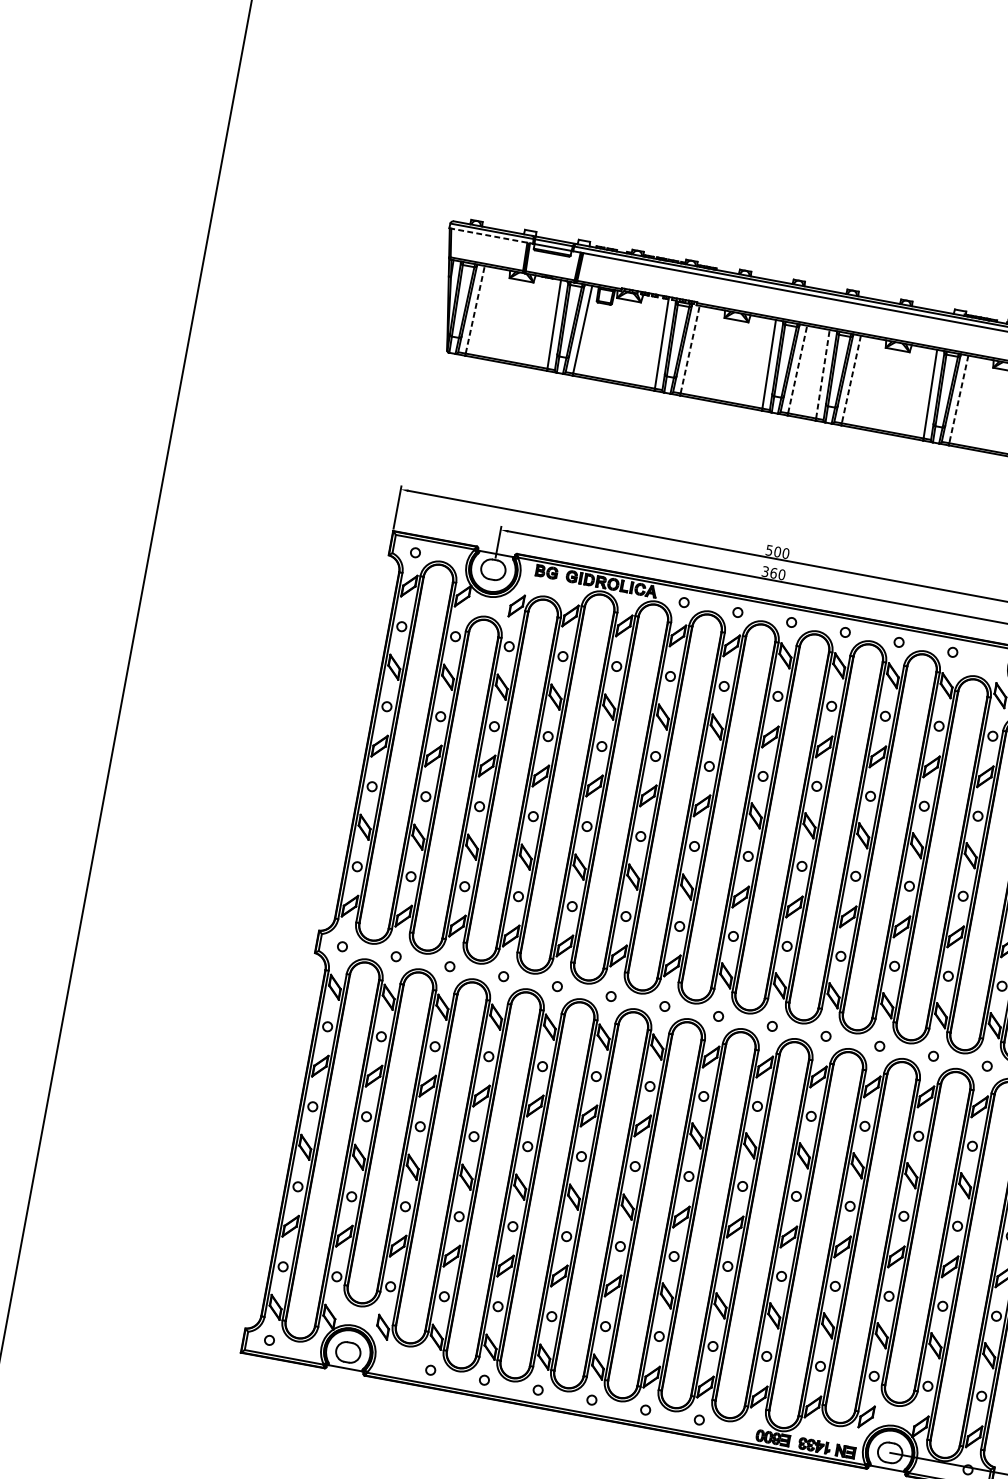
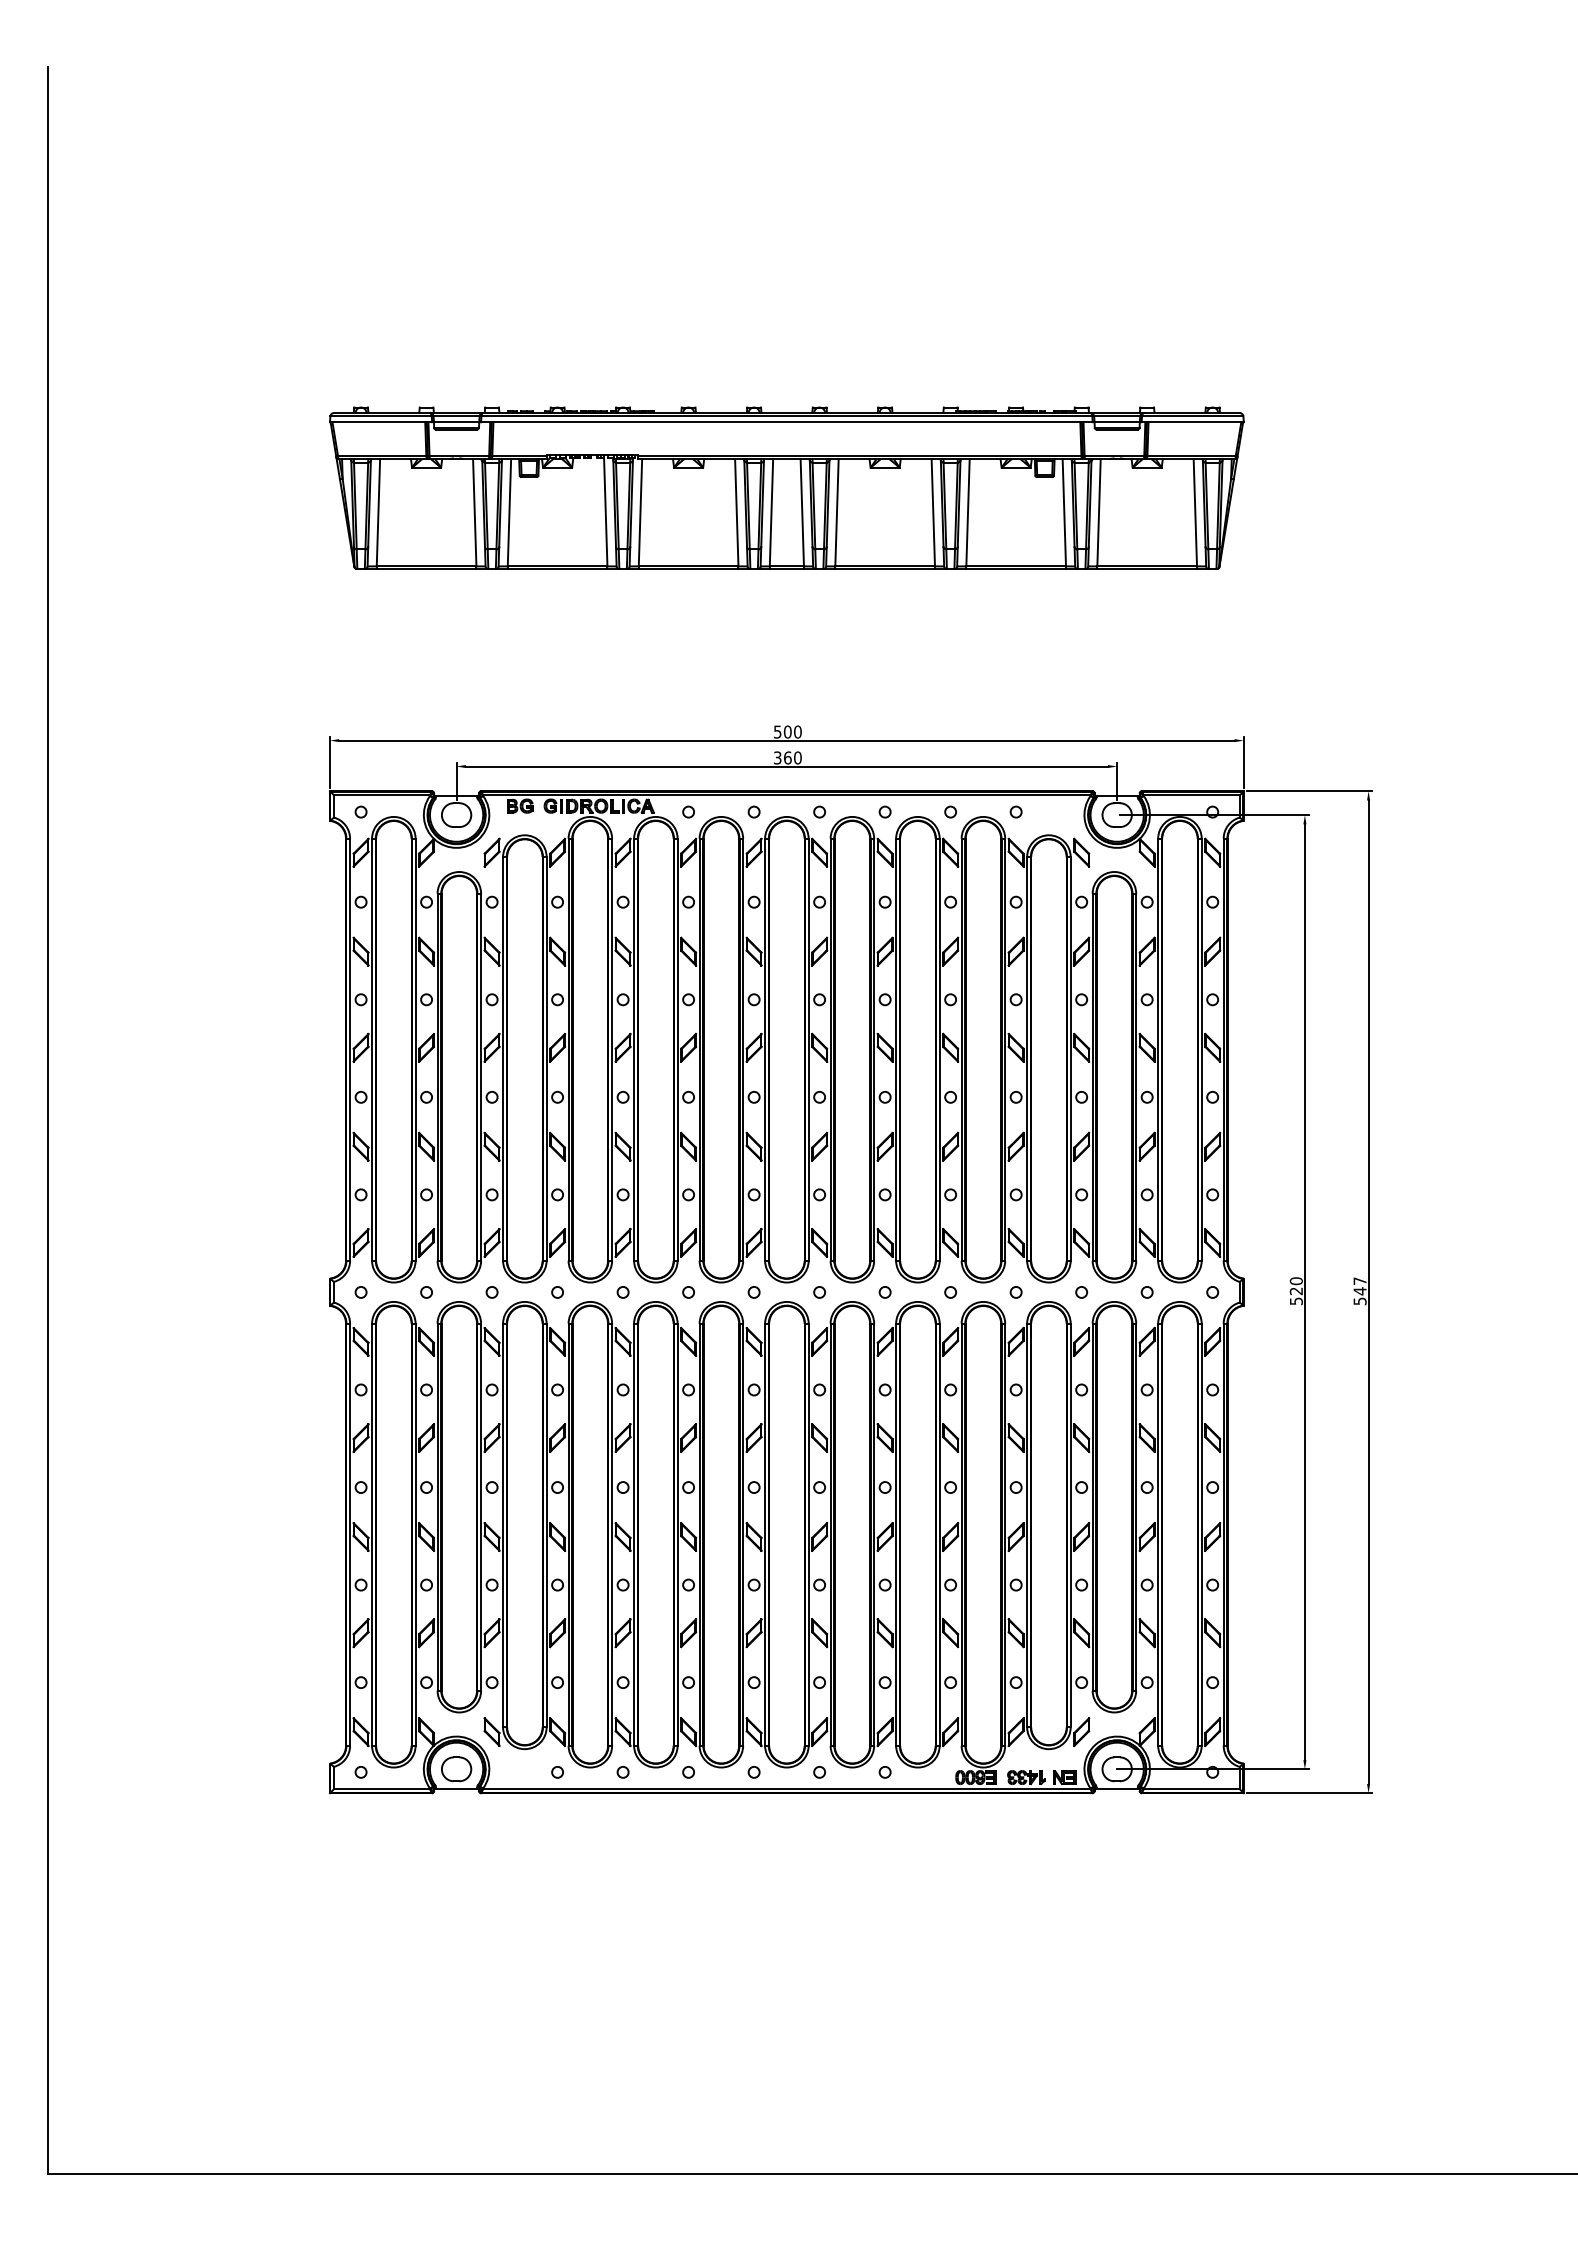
line: (491, 236) -> (381, 422), dashed -> solid
line: (475, 309) -> (378, 512), dashed -> solid
line: (690, 349) -> (640, 512), dashed -> solid
line: (797, 369) -> (771, 512), dashed -> solid
line: (823, 374) -> (802, 512), dashed -> solid
line: (851, 379) -> (837, 512), dashed -> solid
line: (959, 399) -> (968, 512), dashed -> solid

